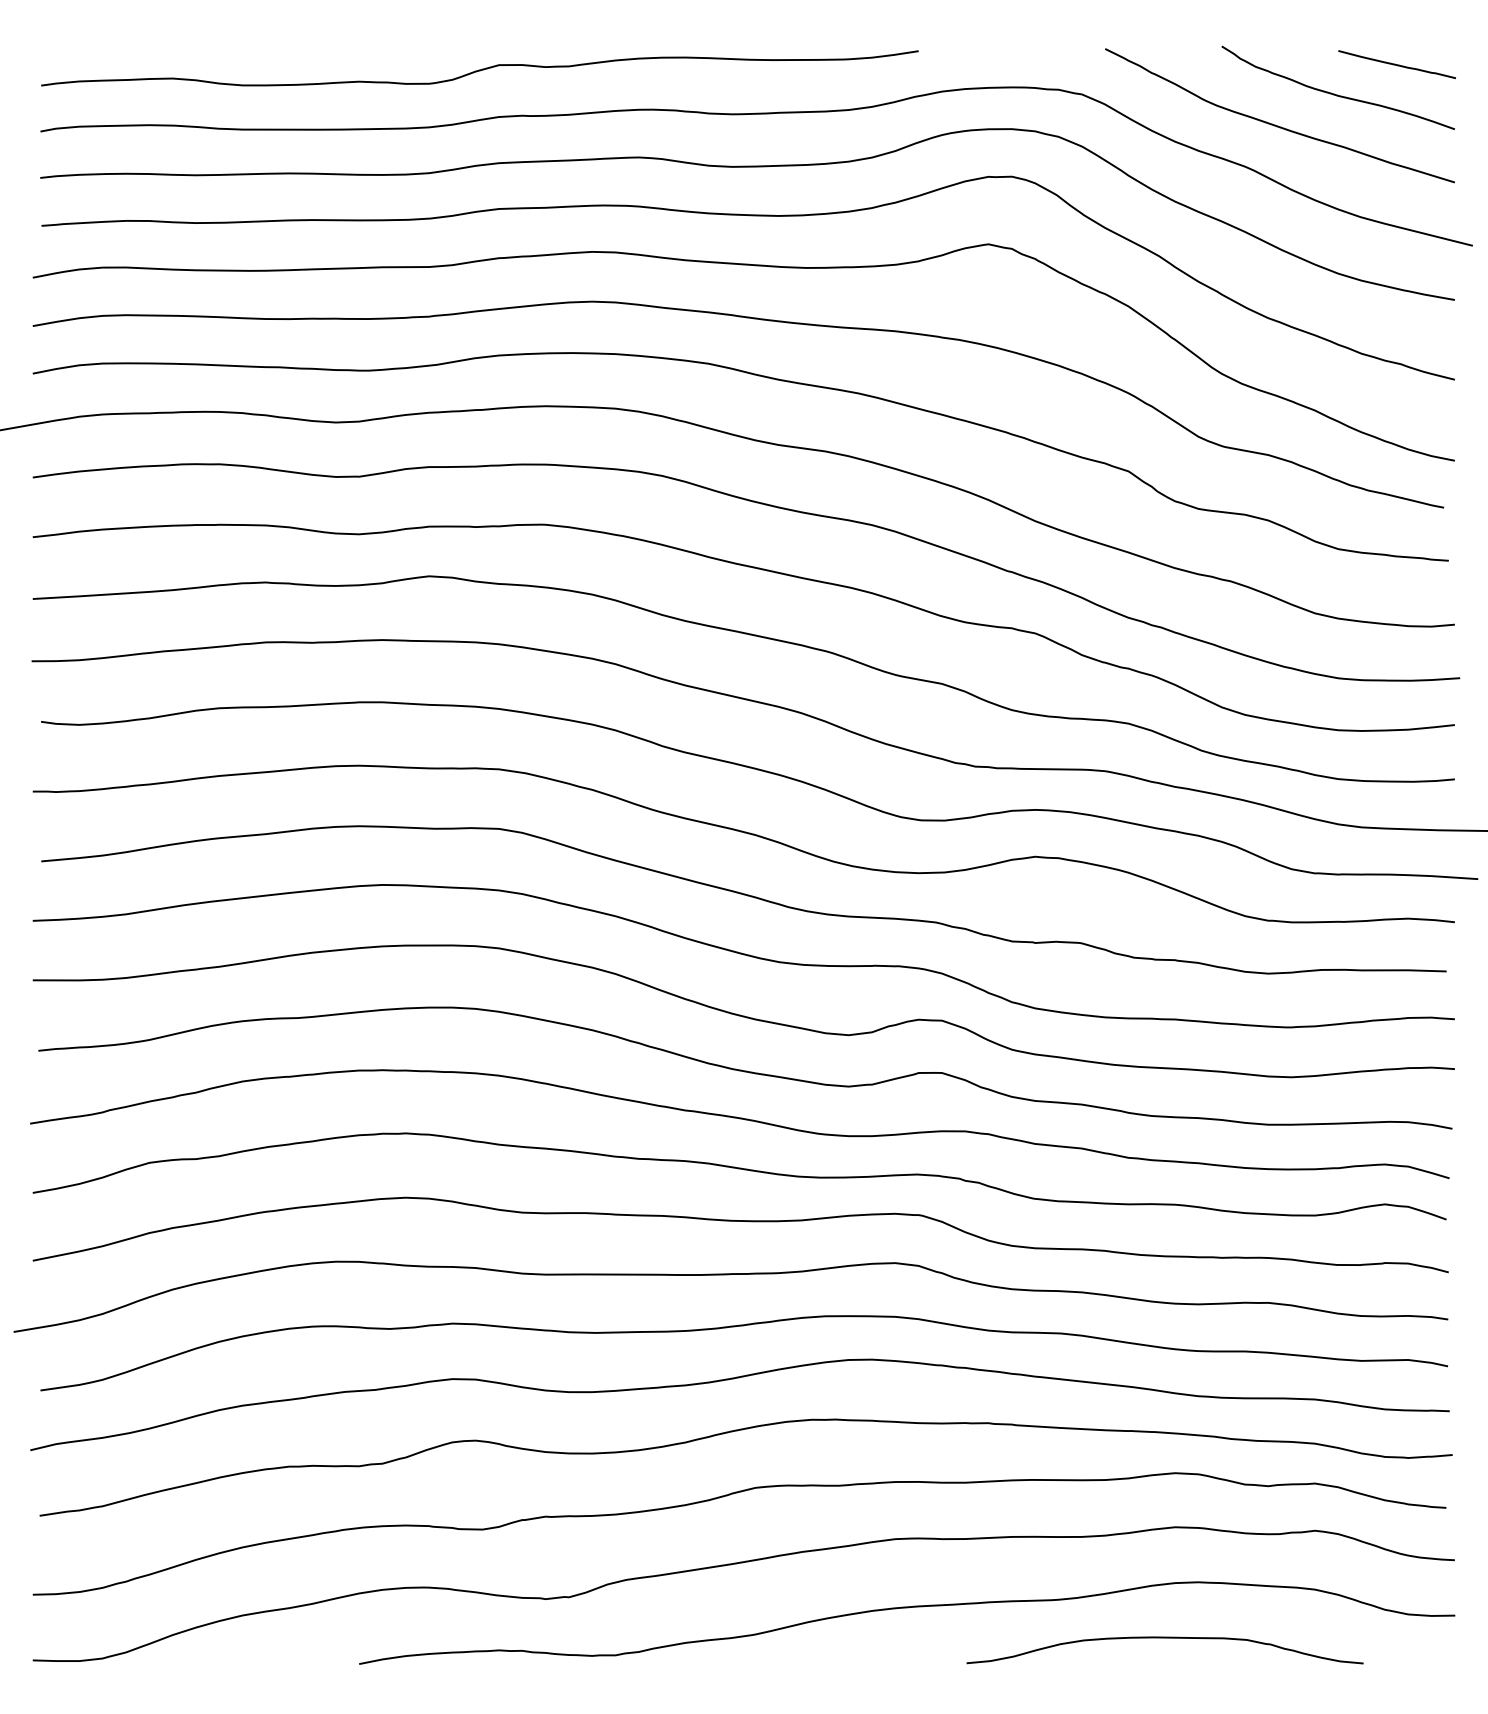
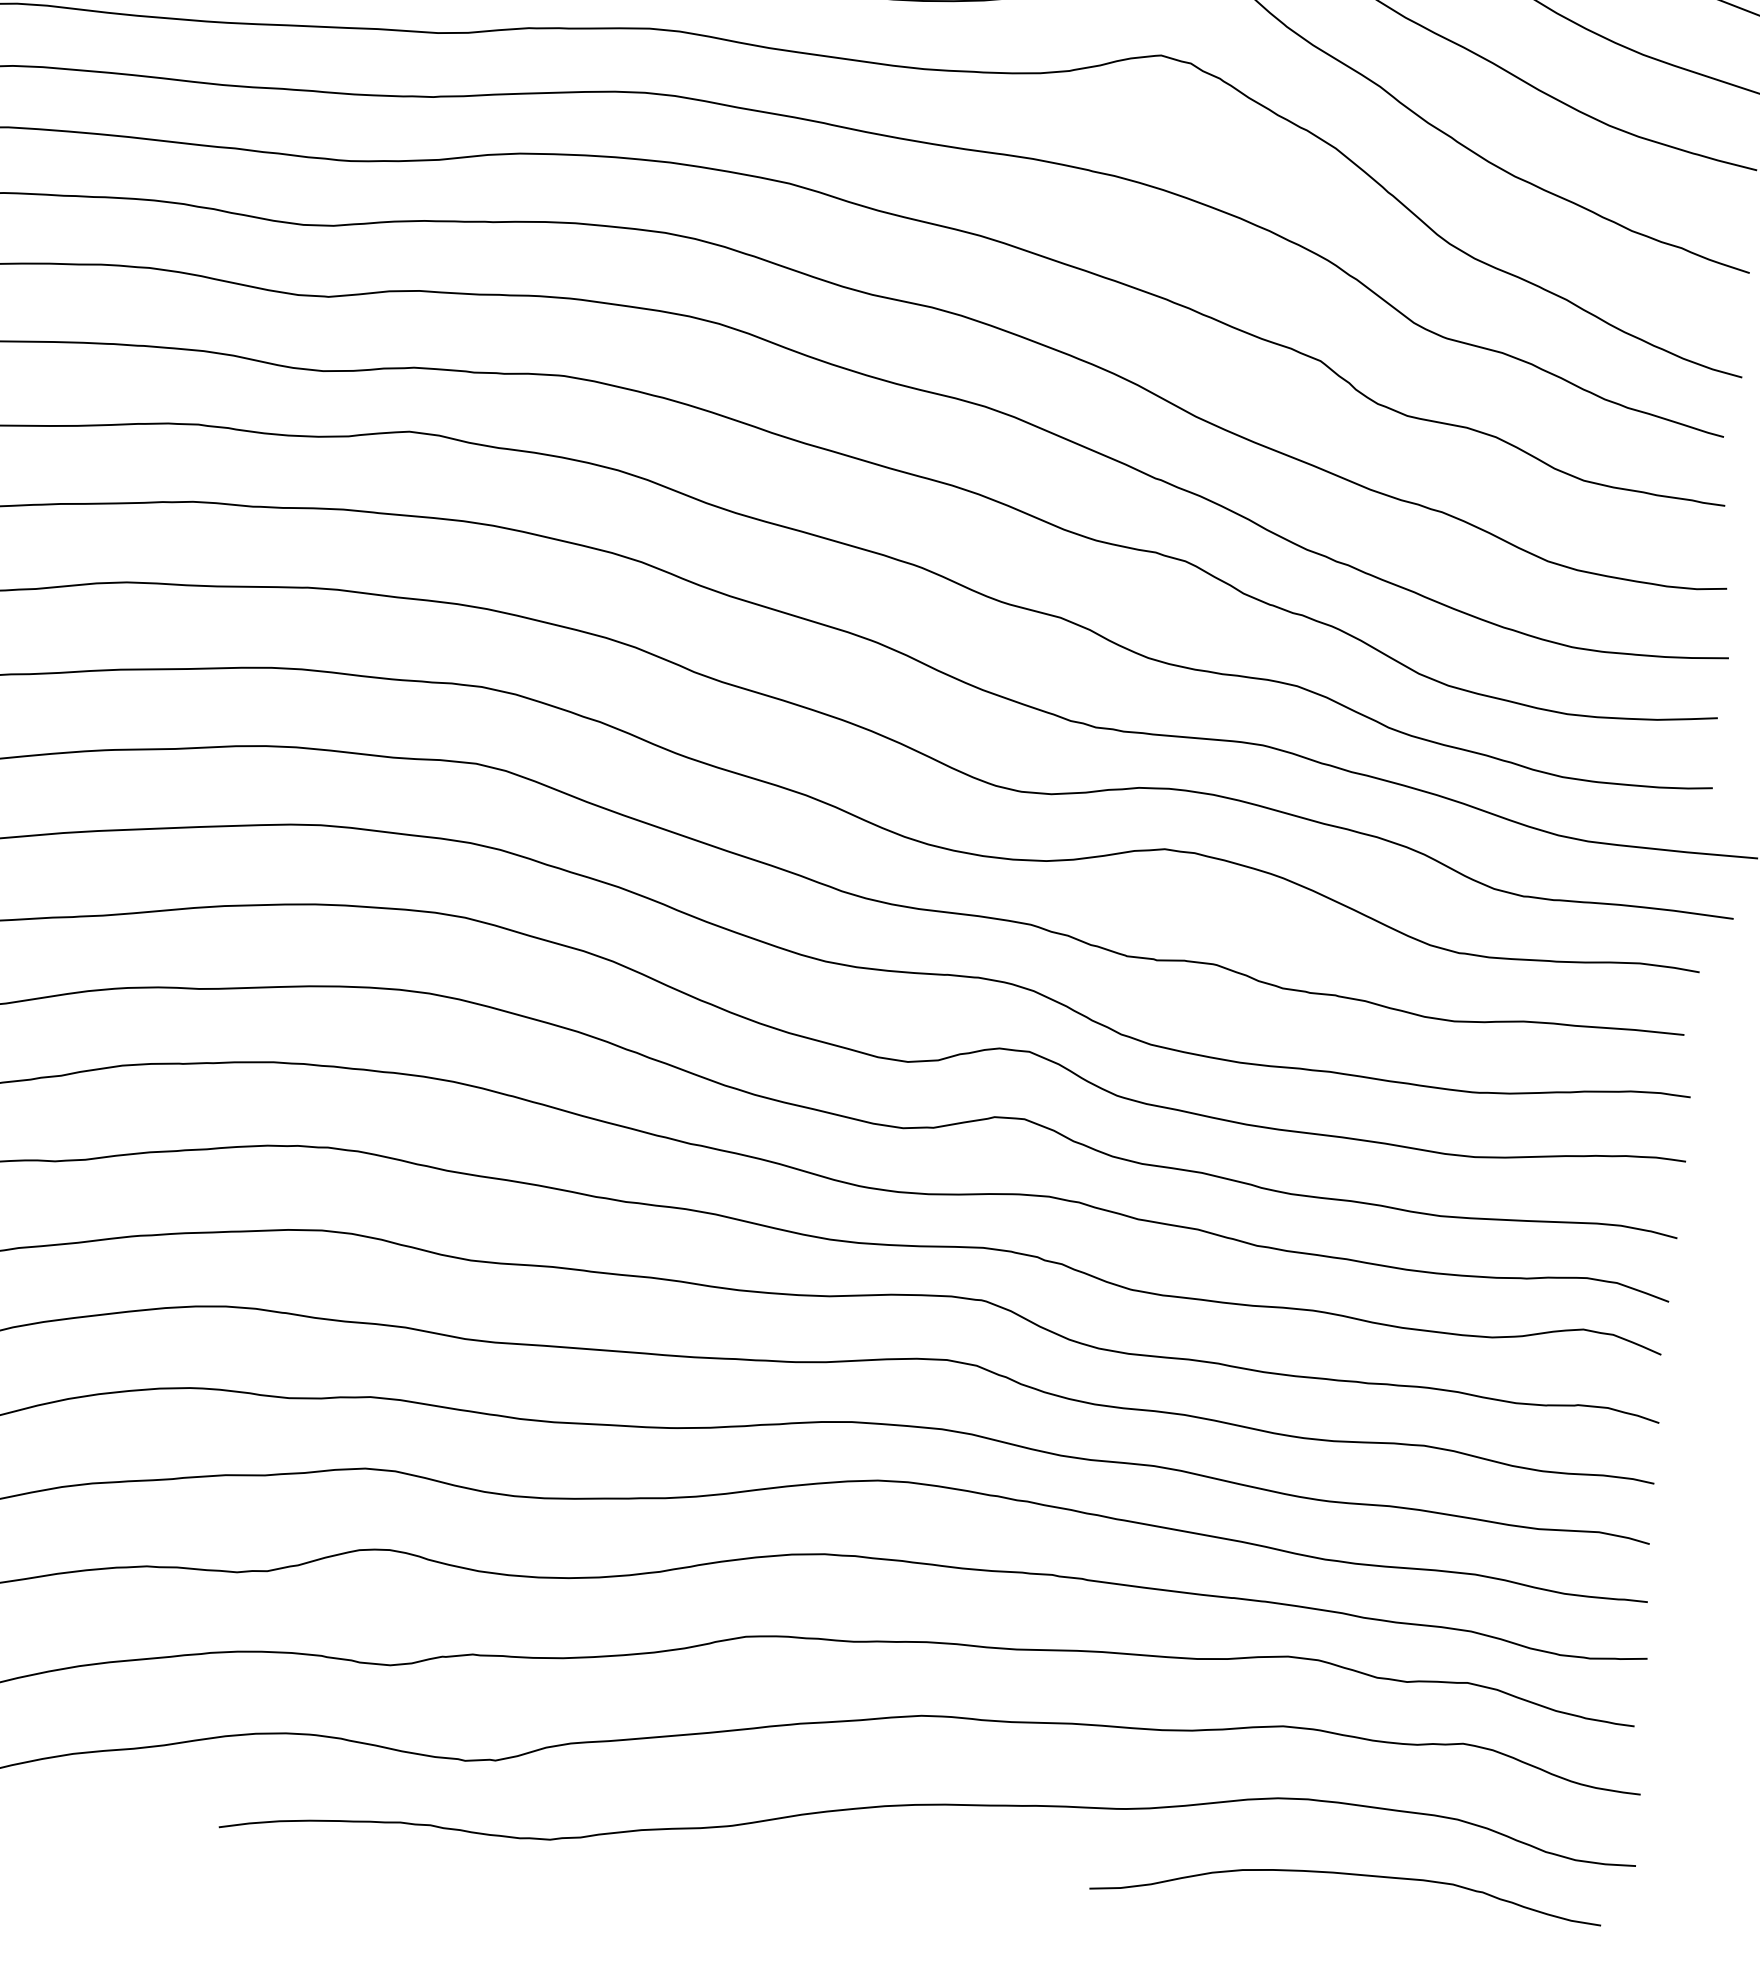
curve: (1164, 1638) -> (1346, 1874), moved

